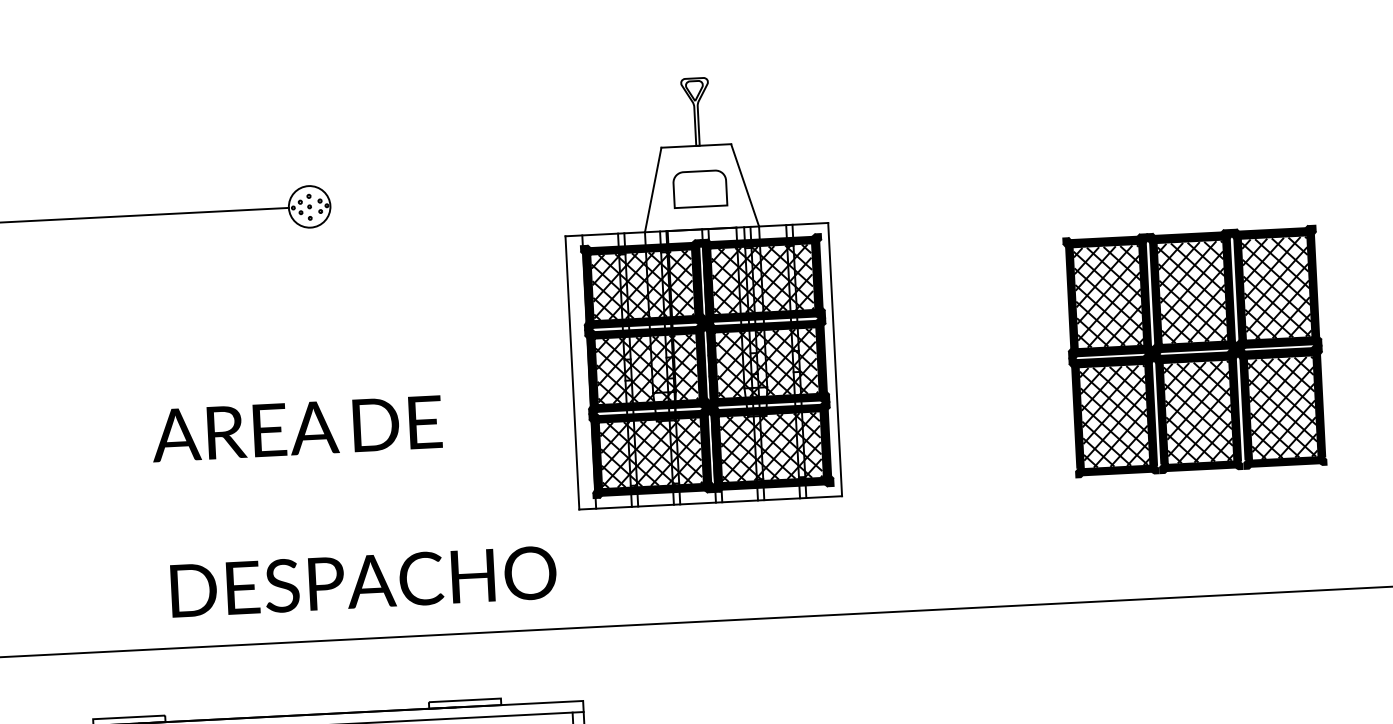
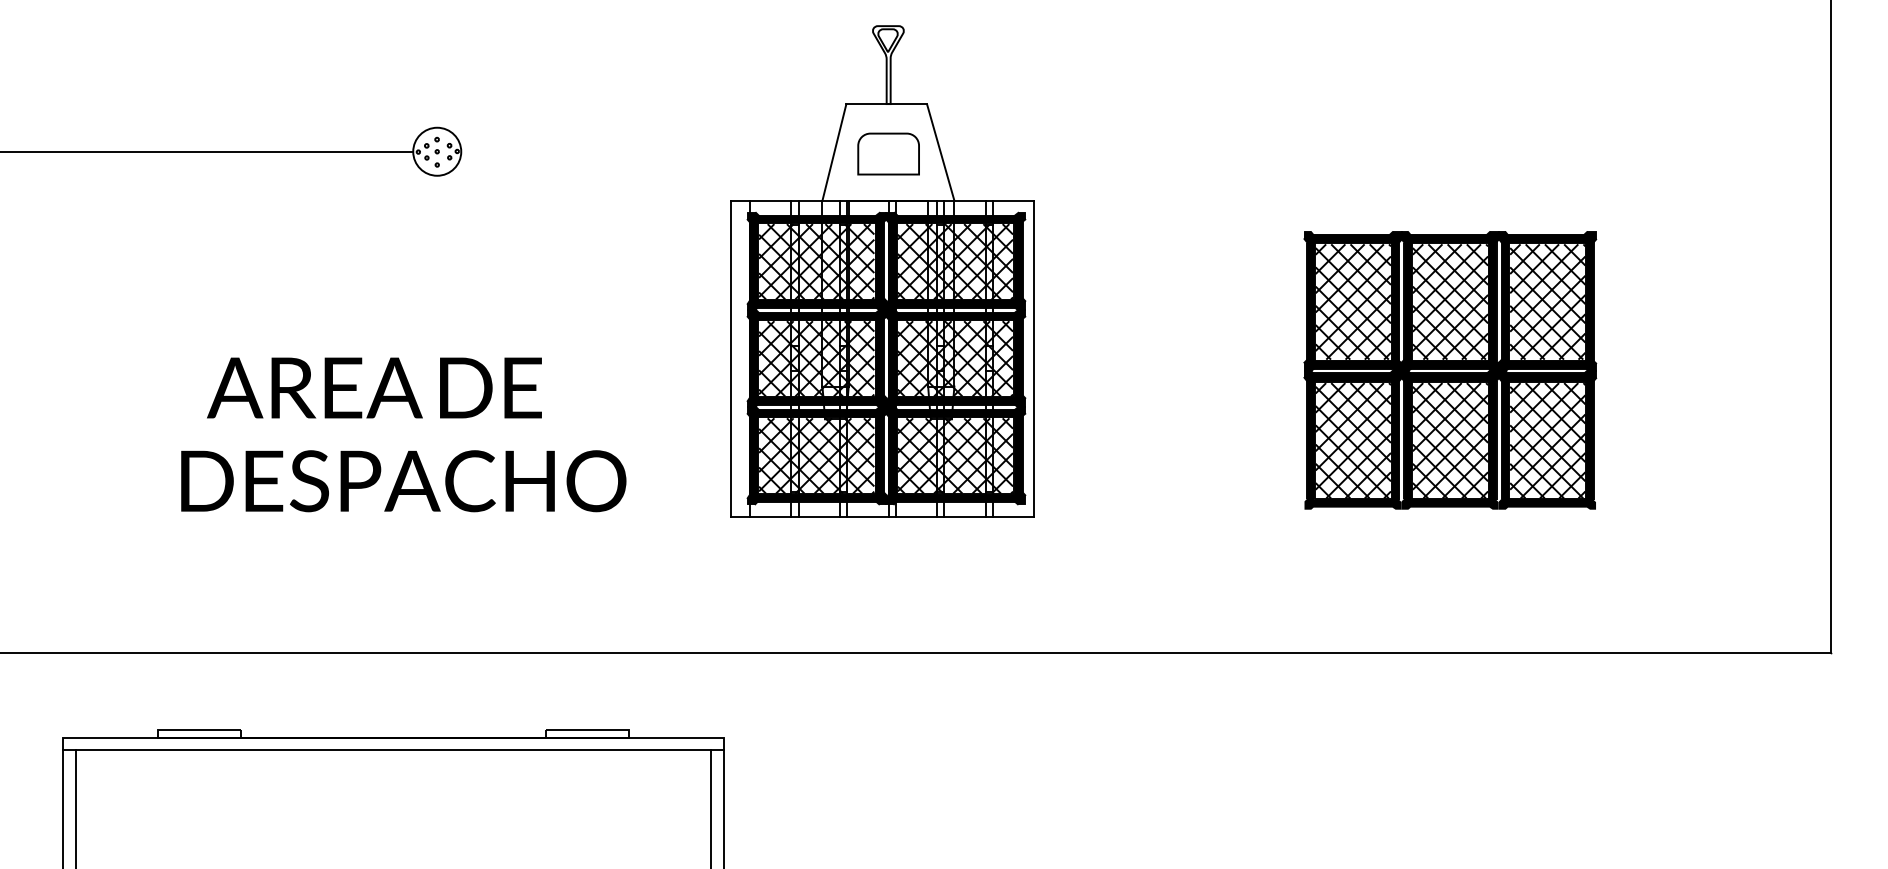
text: (296, 428) -> (374, 387), moved
text: (363, 581) -> (403, 481), moved

